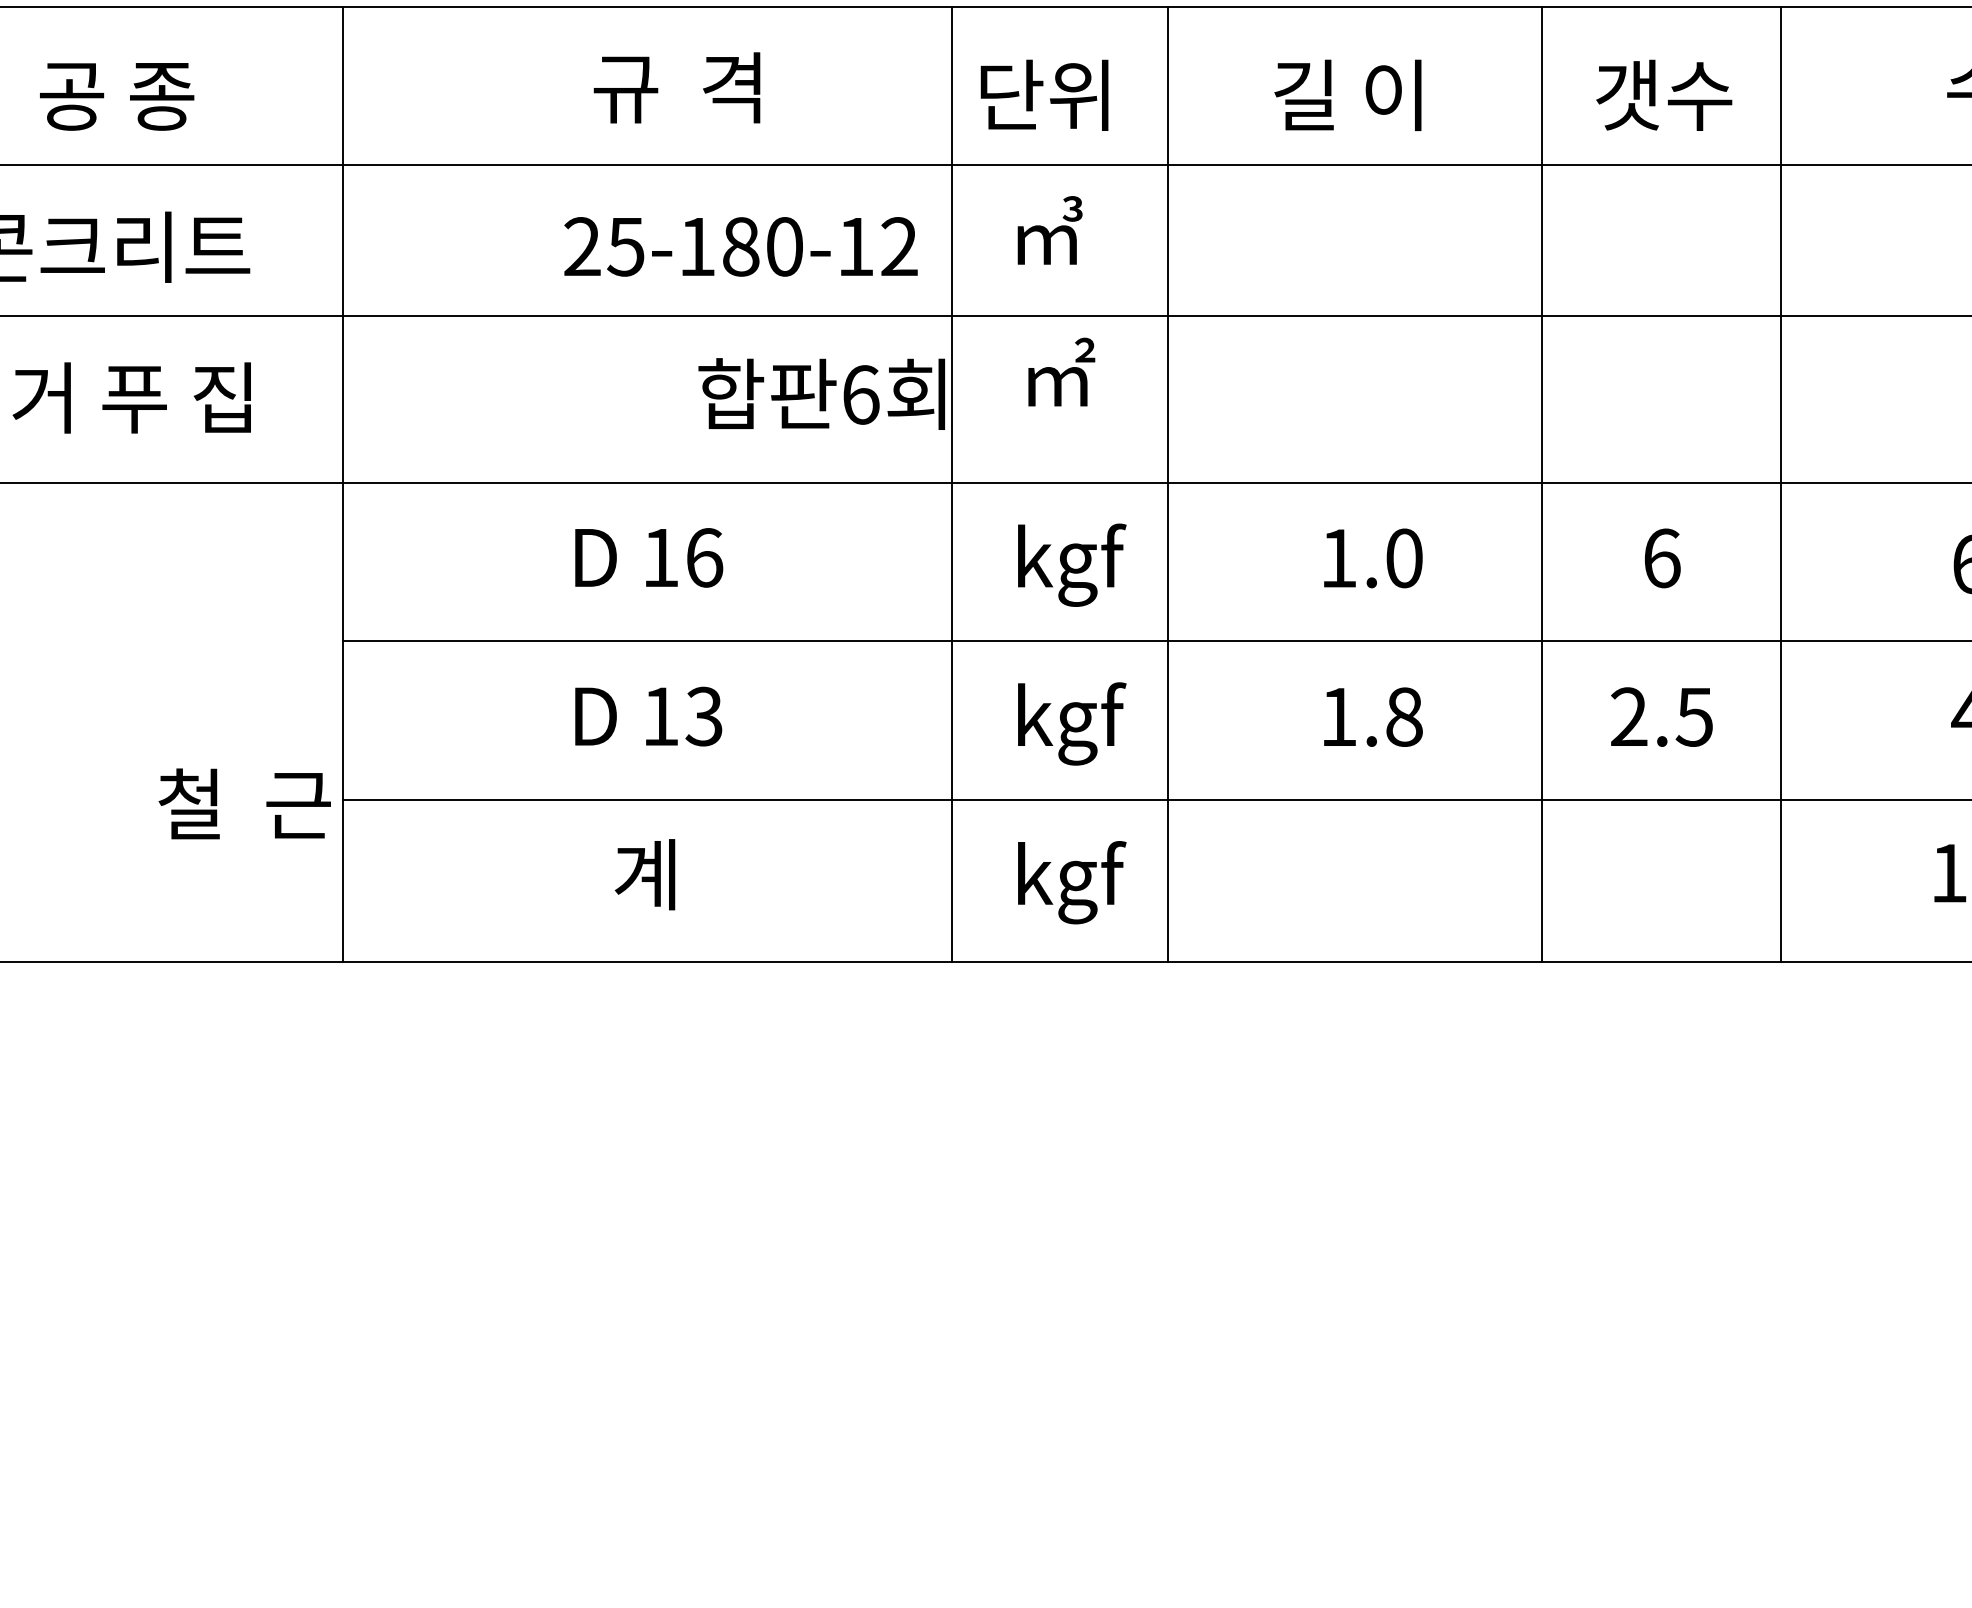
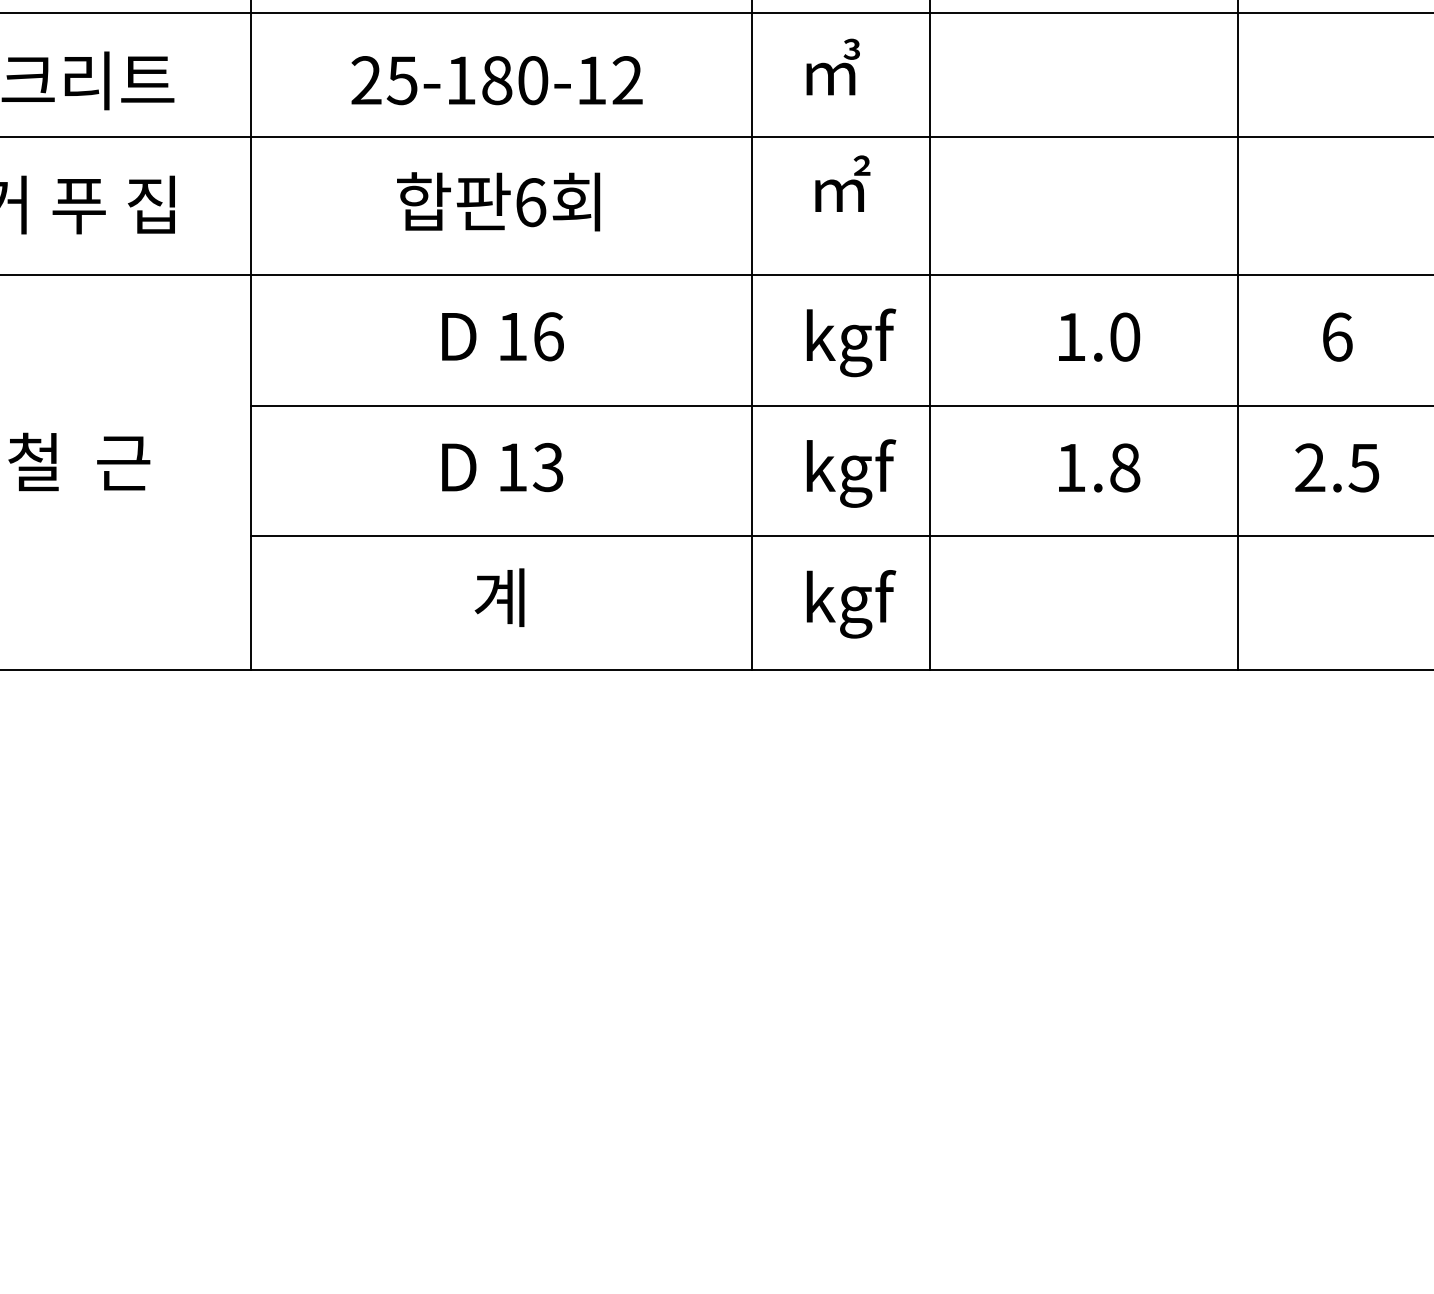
text: (740, 246) -> (496, 80), moved
text: (821, 393) -> (498, 201), moved
text: (244, 803) -> (79, 461), moved

